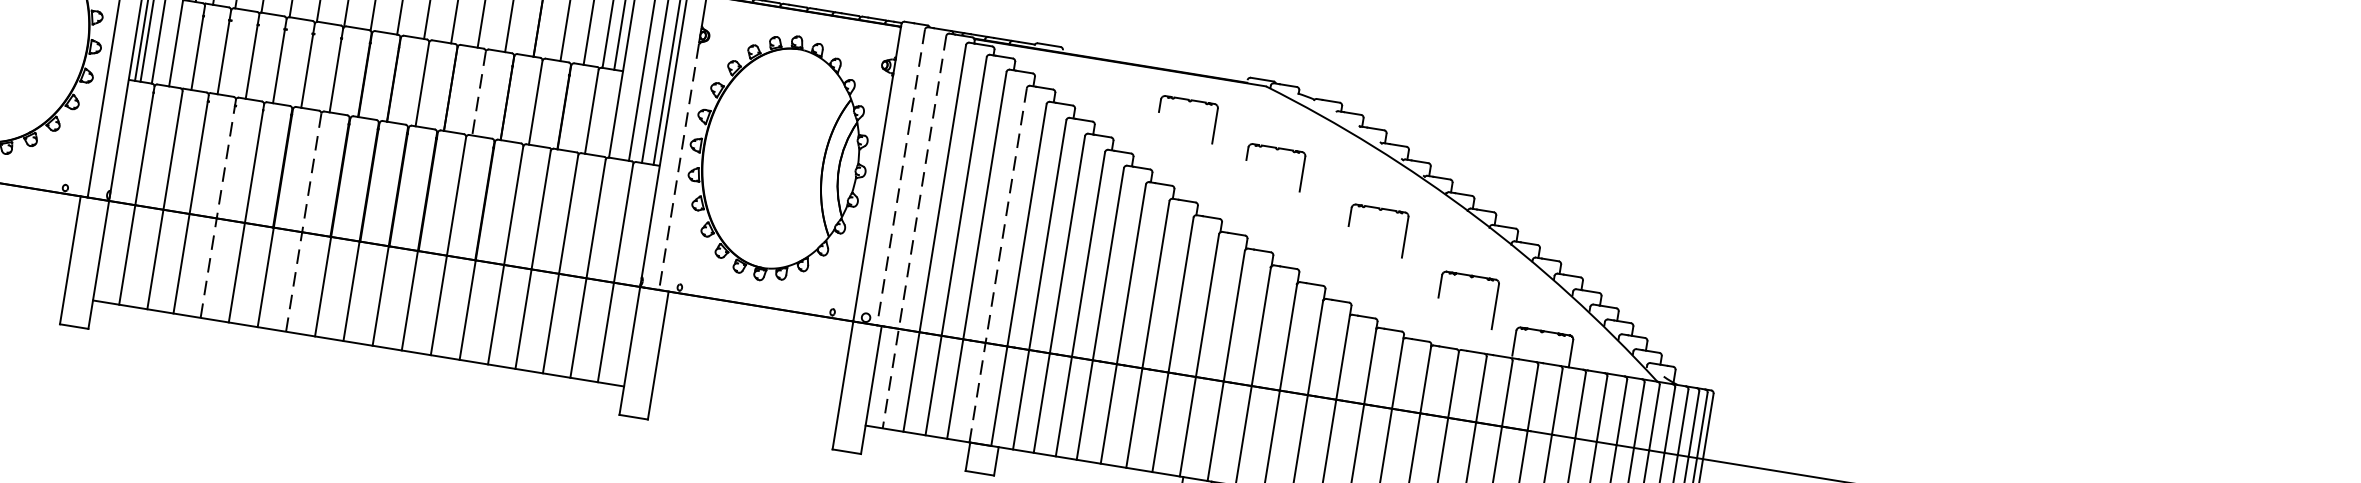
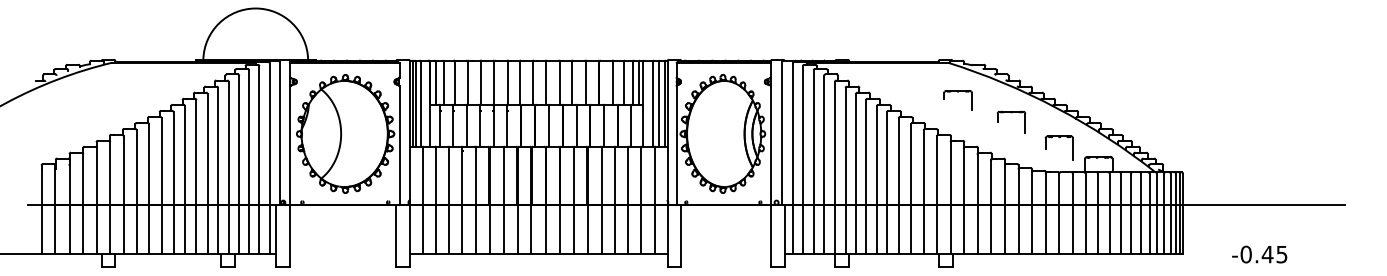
line: (478, 93) -> (576, 126), dashed -> solid
part: (1188, 102) -> (912, 76), removed
line: (678, 166) -> (676, 145), dashed -> solid
line: (901, 177) -> (782, 133), dashed -> solid
line: (218, 210) -> (462, 201), dashed -> solid
line: (303, 222) -> (503, 200), dashed -> solid
line: (913, 234) -> (792, 159), dashed -> solid
line: (999, 264) -> (835, 167), dashed -> solid

